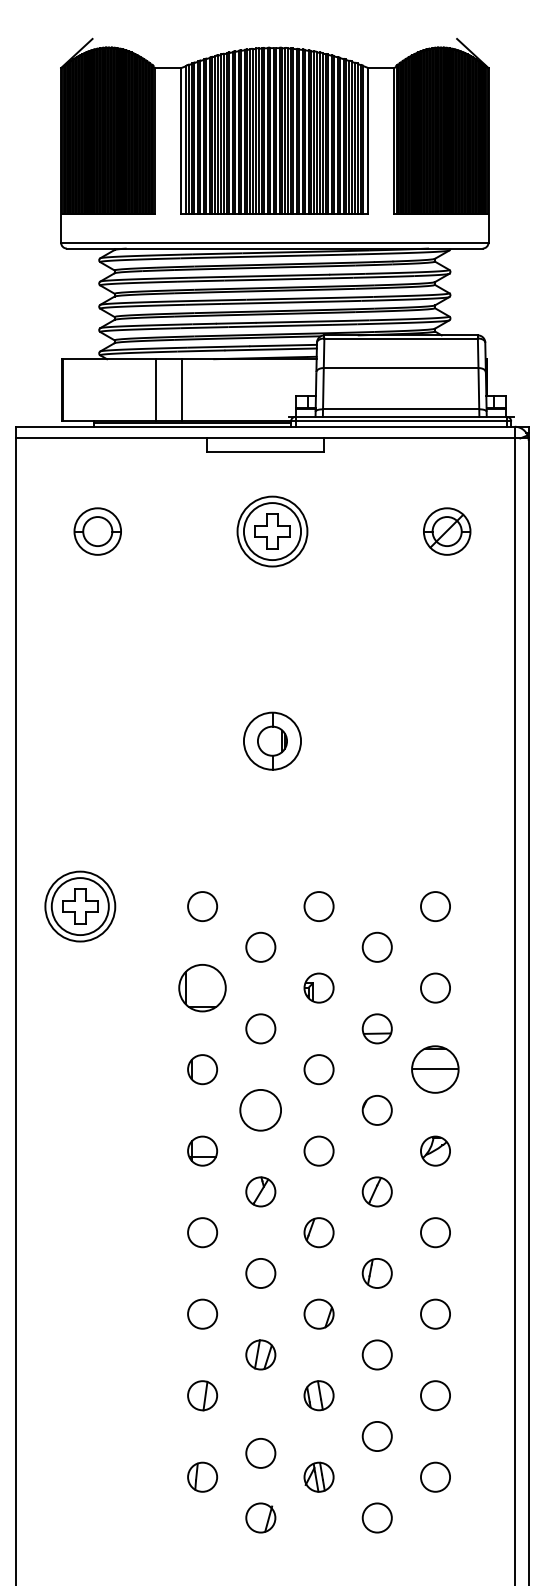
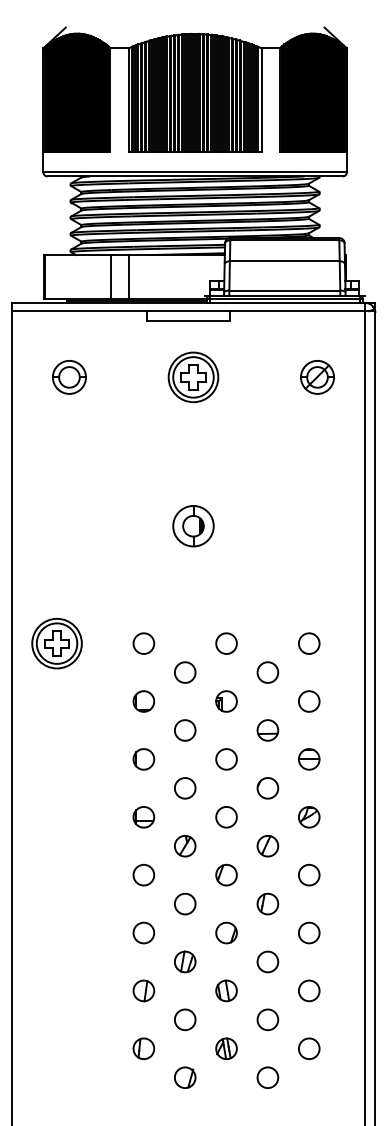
part: (202, 988) -> (143, 701), size x0.62
part: (435, 1069) -> (309, 759), size x0.62
circle: (261, 1110) -> (185, 788), size x0.71
circle: (261, 1452) -> (185, 1019), moved

